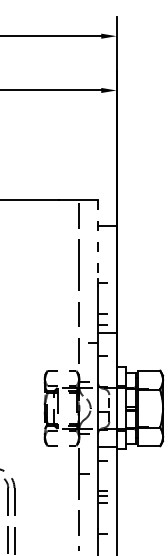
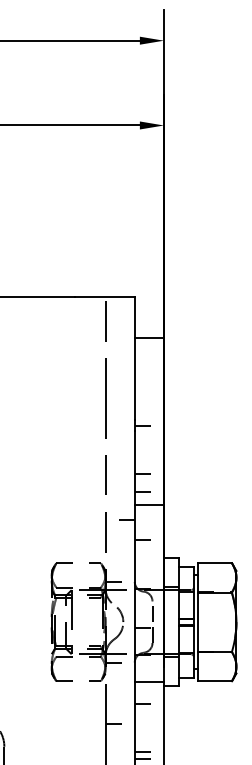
line: (97, 239) -> (134, 358), dashed -> solid

